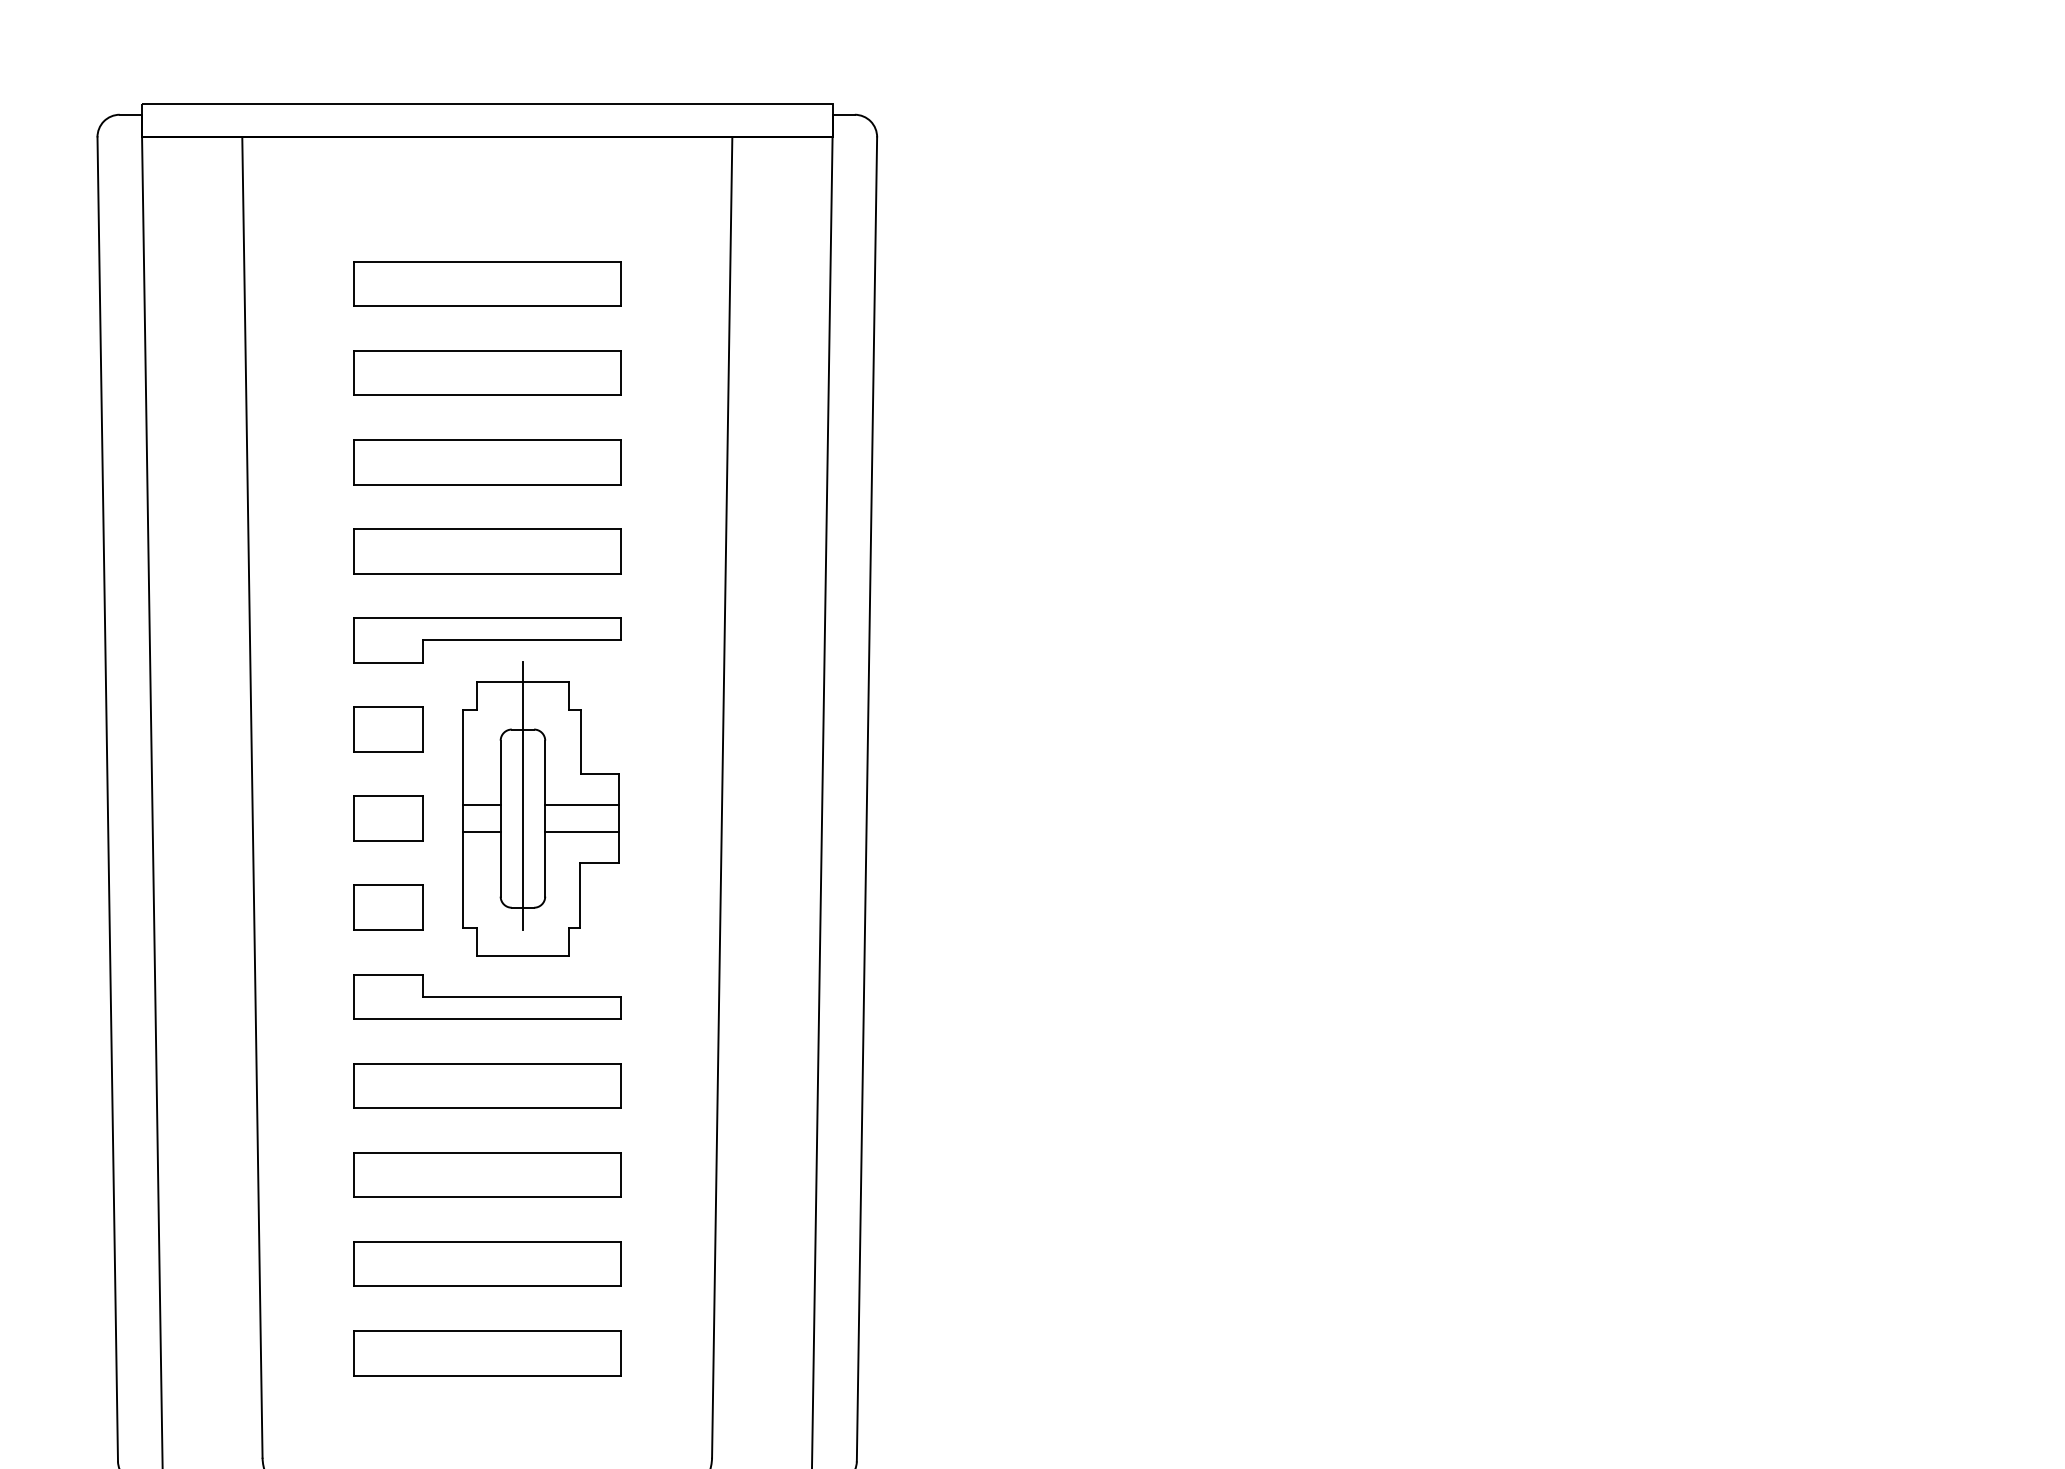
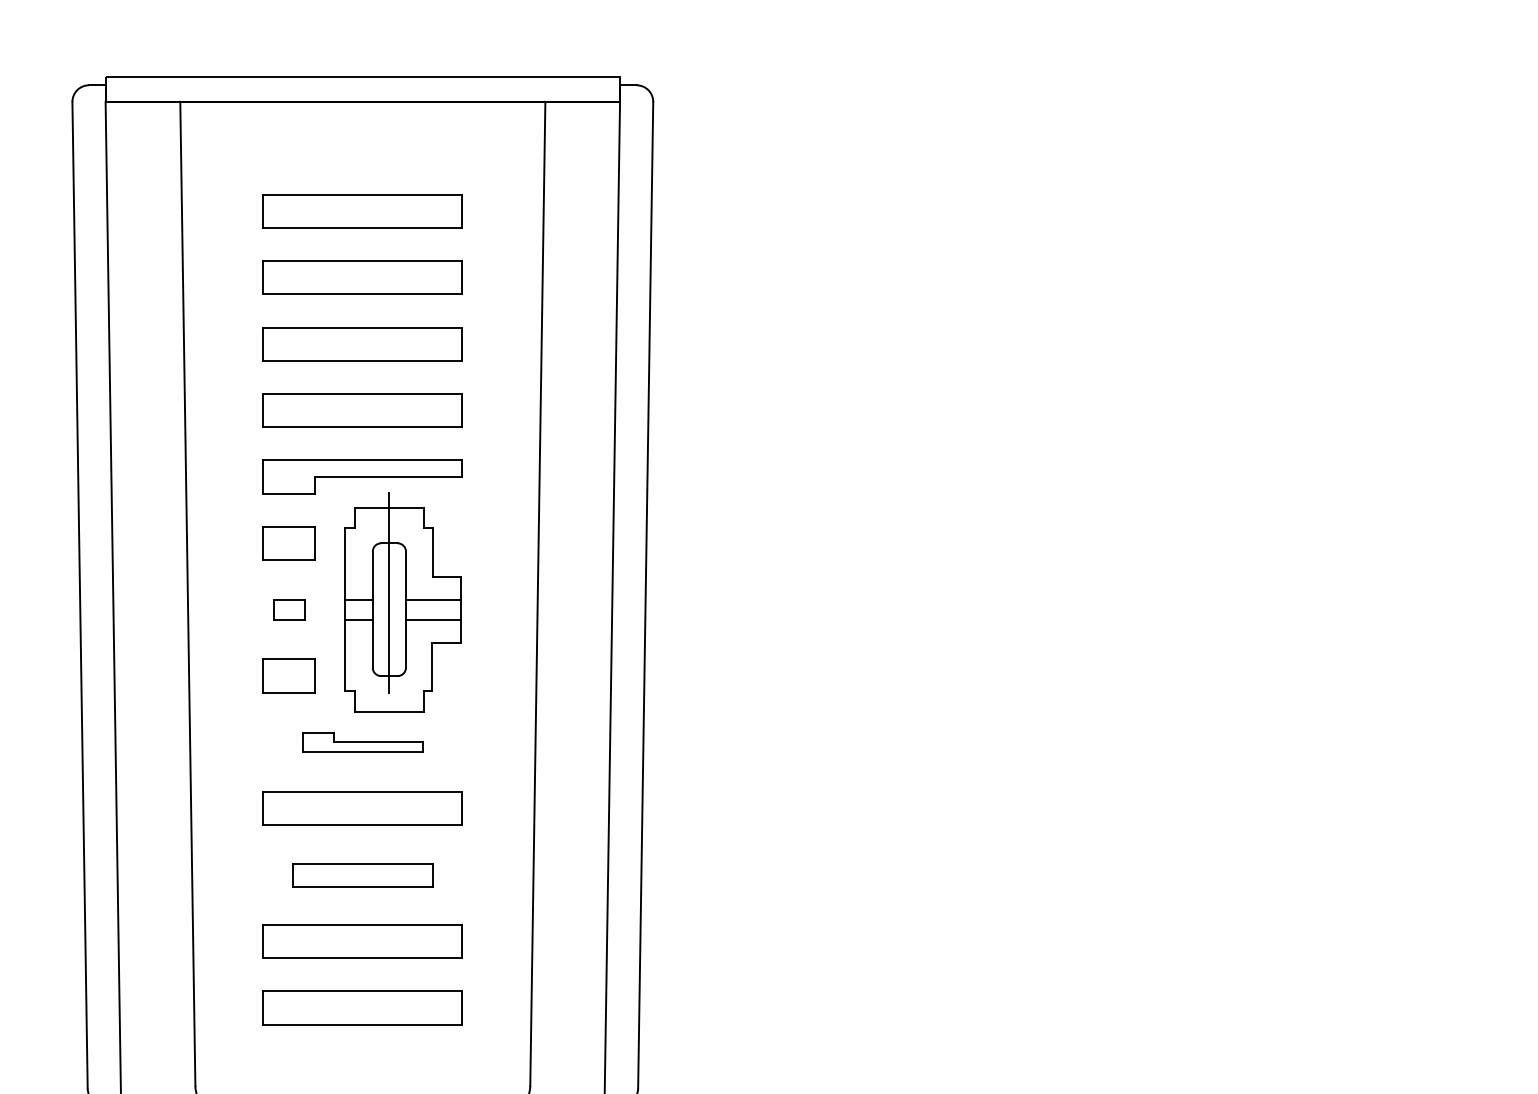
part: (388, 818) -> (289, 609), size x0.6
part: (487, 996) -> (362, 742), size x0.6
part: (487, 1174) -> (362, 874), size x0.7

